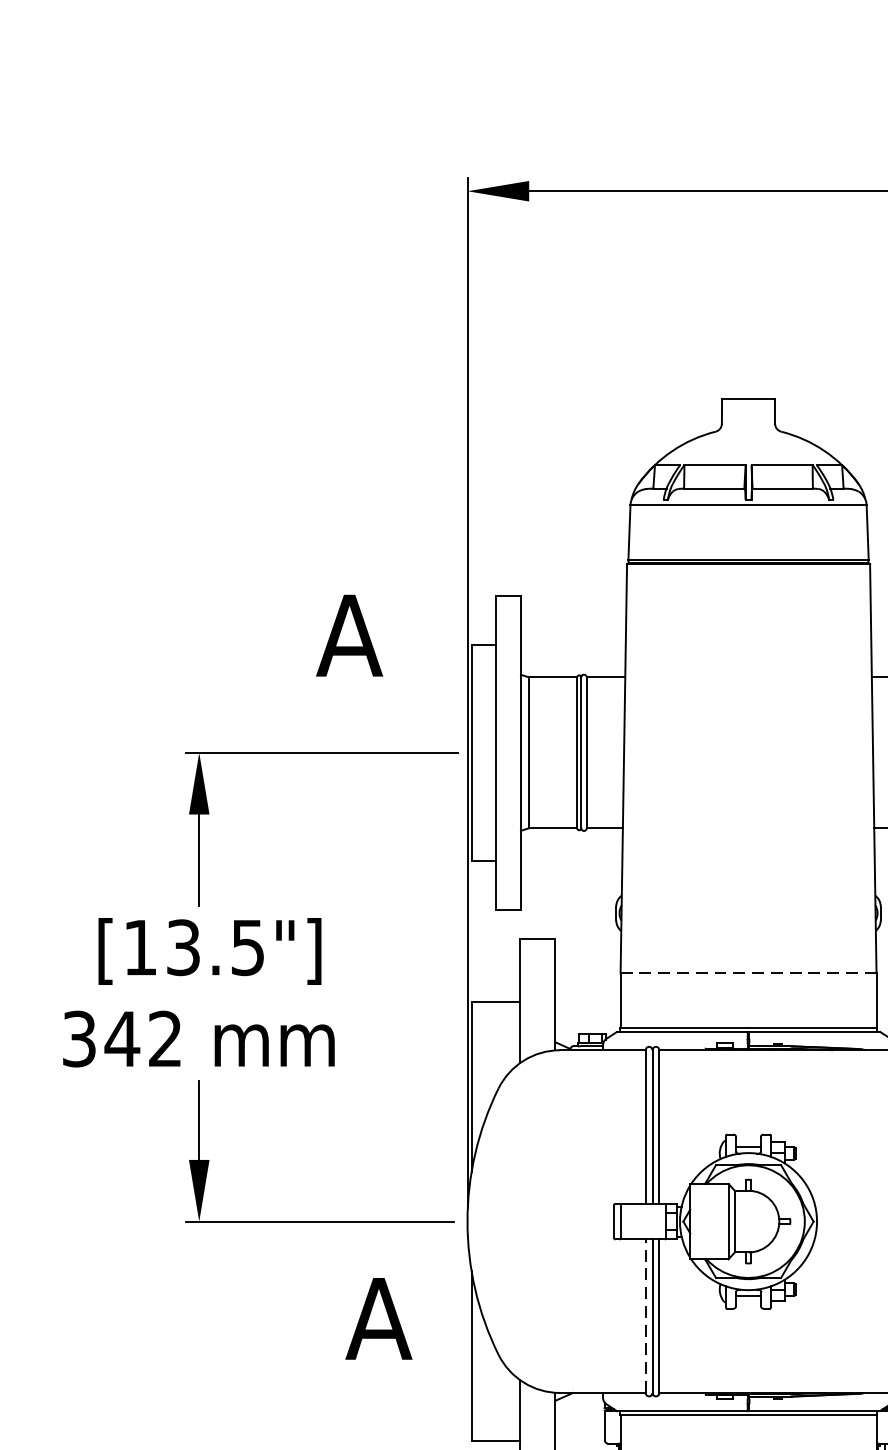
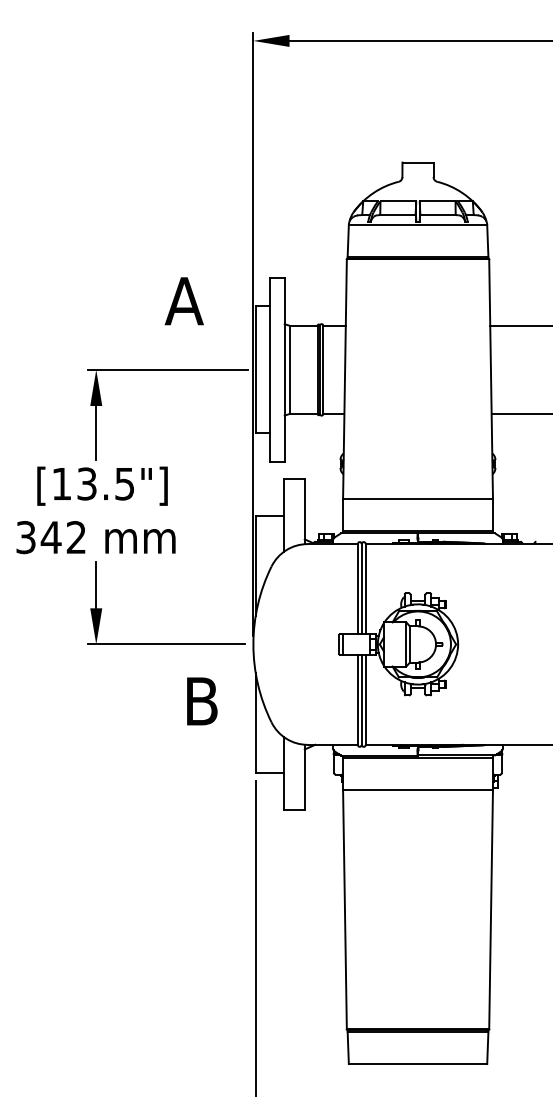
line: (749, 972) -> (418, 498), dashed -> solid
line: (645, 1315) -> (357, 699), dashed -> solid
text: (378, 1318) -> (201, 701), A -> B

